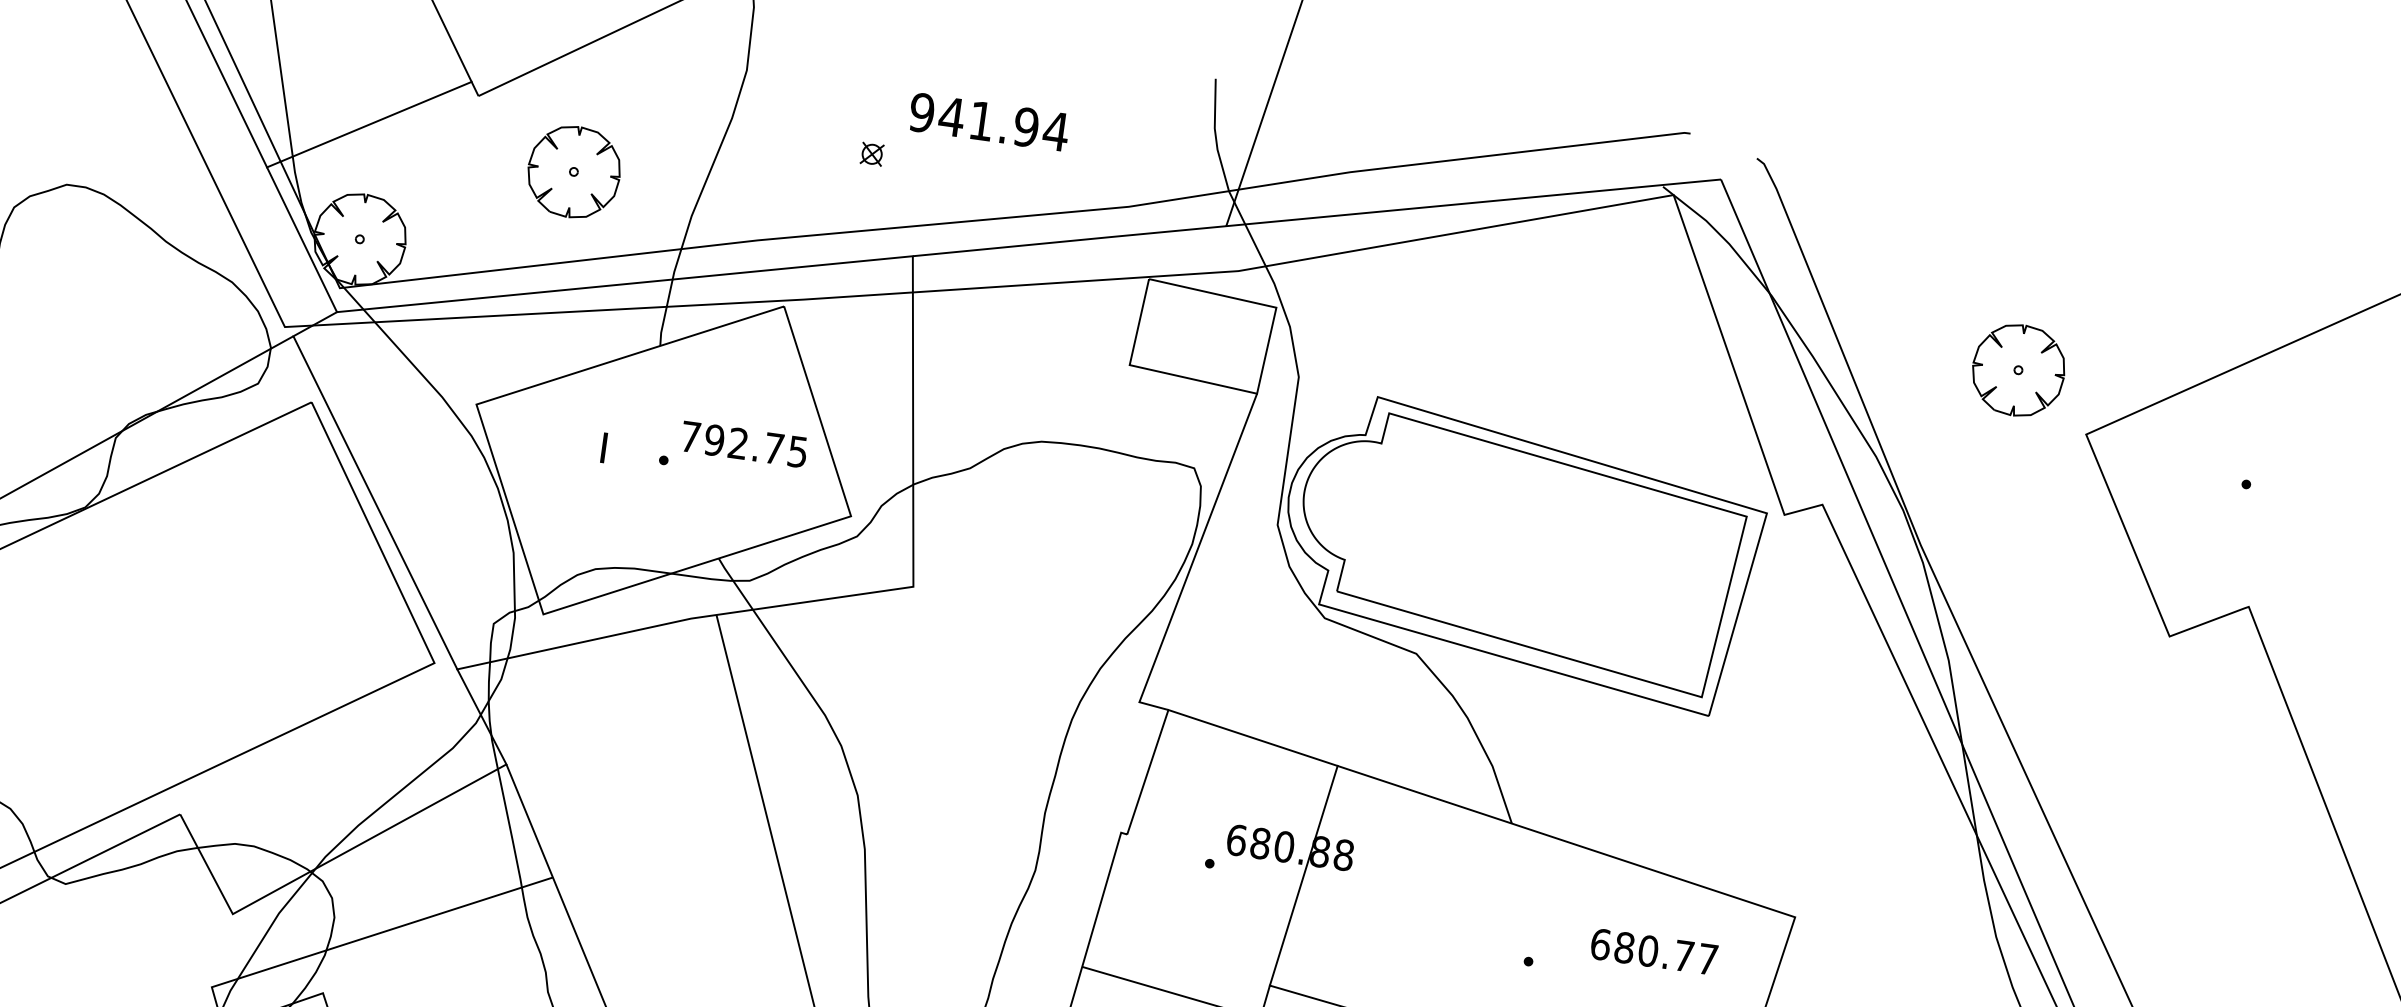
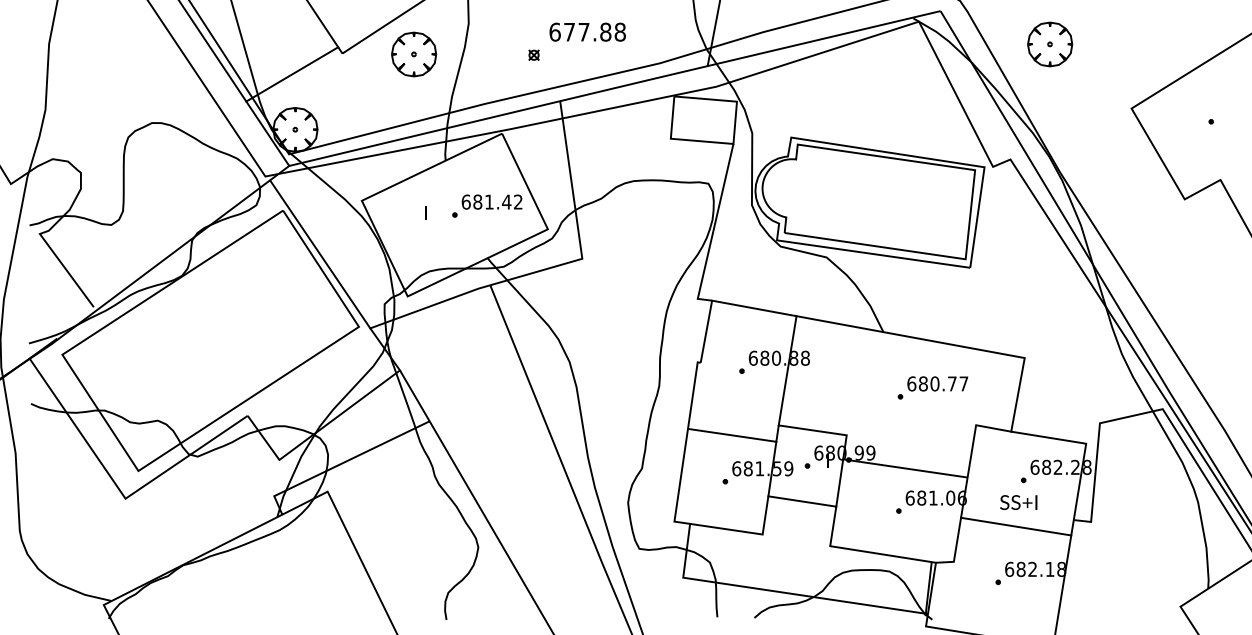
text: (988, 120) -> (587, 31), 941.94 -> 677.88
part: (574, 172) -> (414, 54), moved
part: (2019, 370) -> (1050, 44), moved
text: (742, 442) -> (491, 201), 792.75 -> 681.42
text: (1653, 950) -> (937, 383), moved

